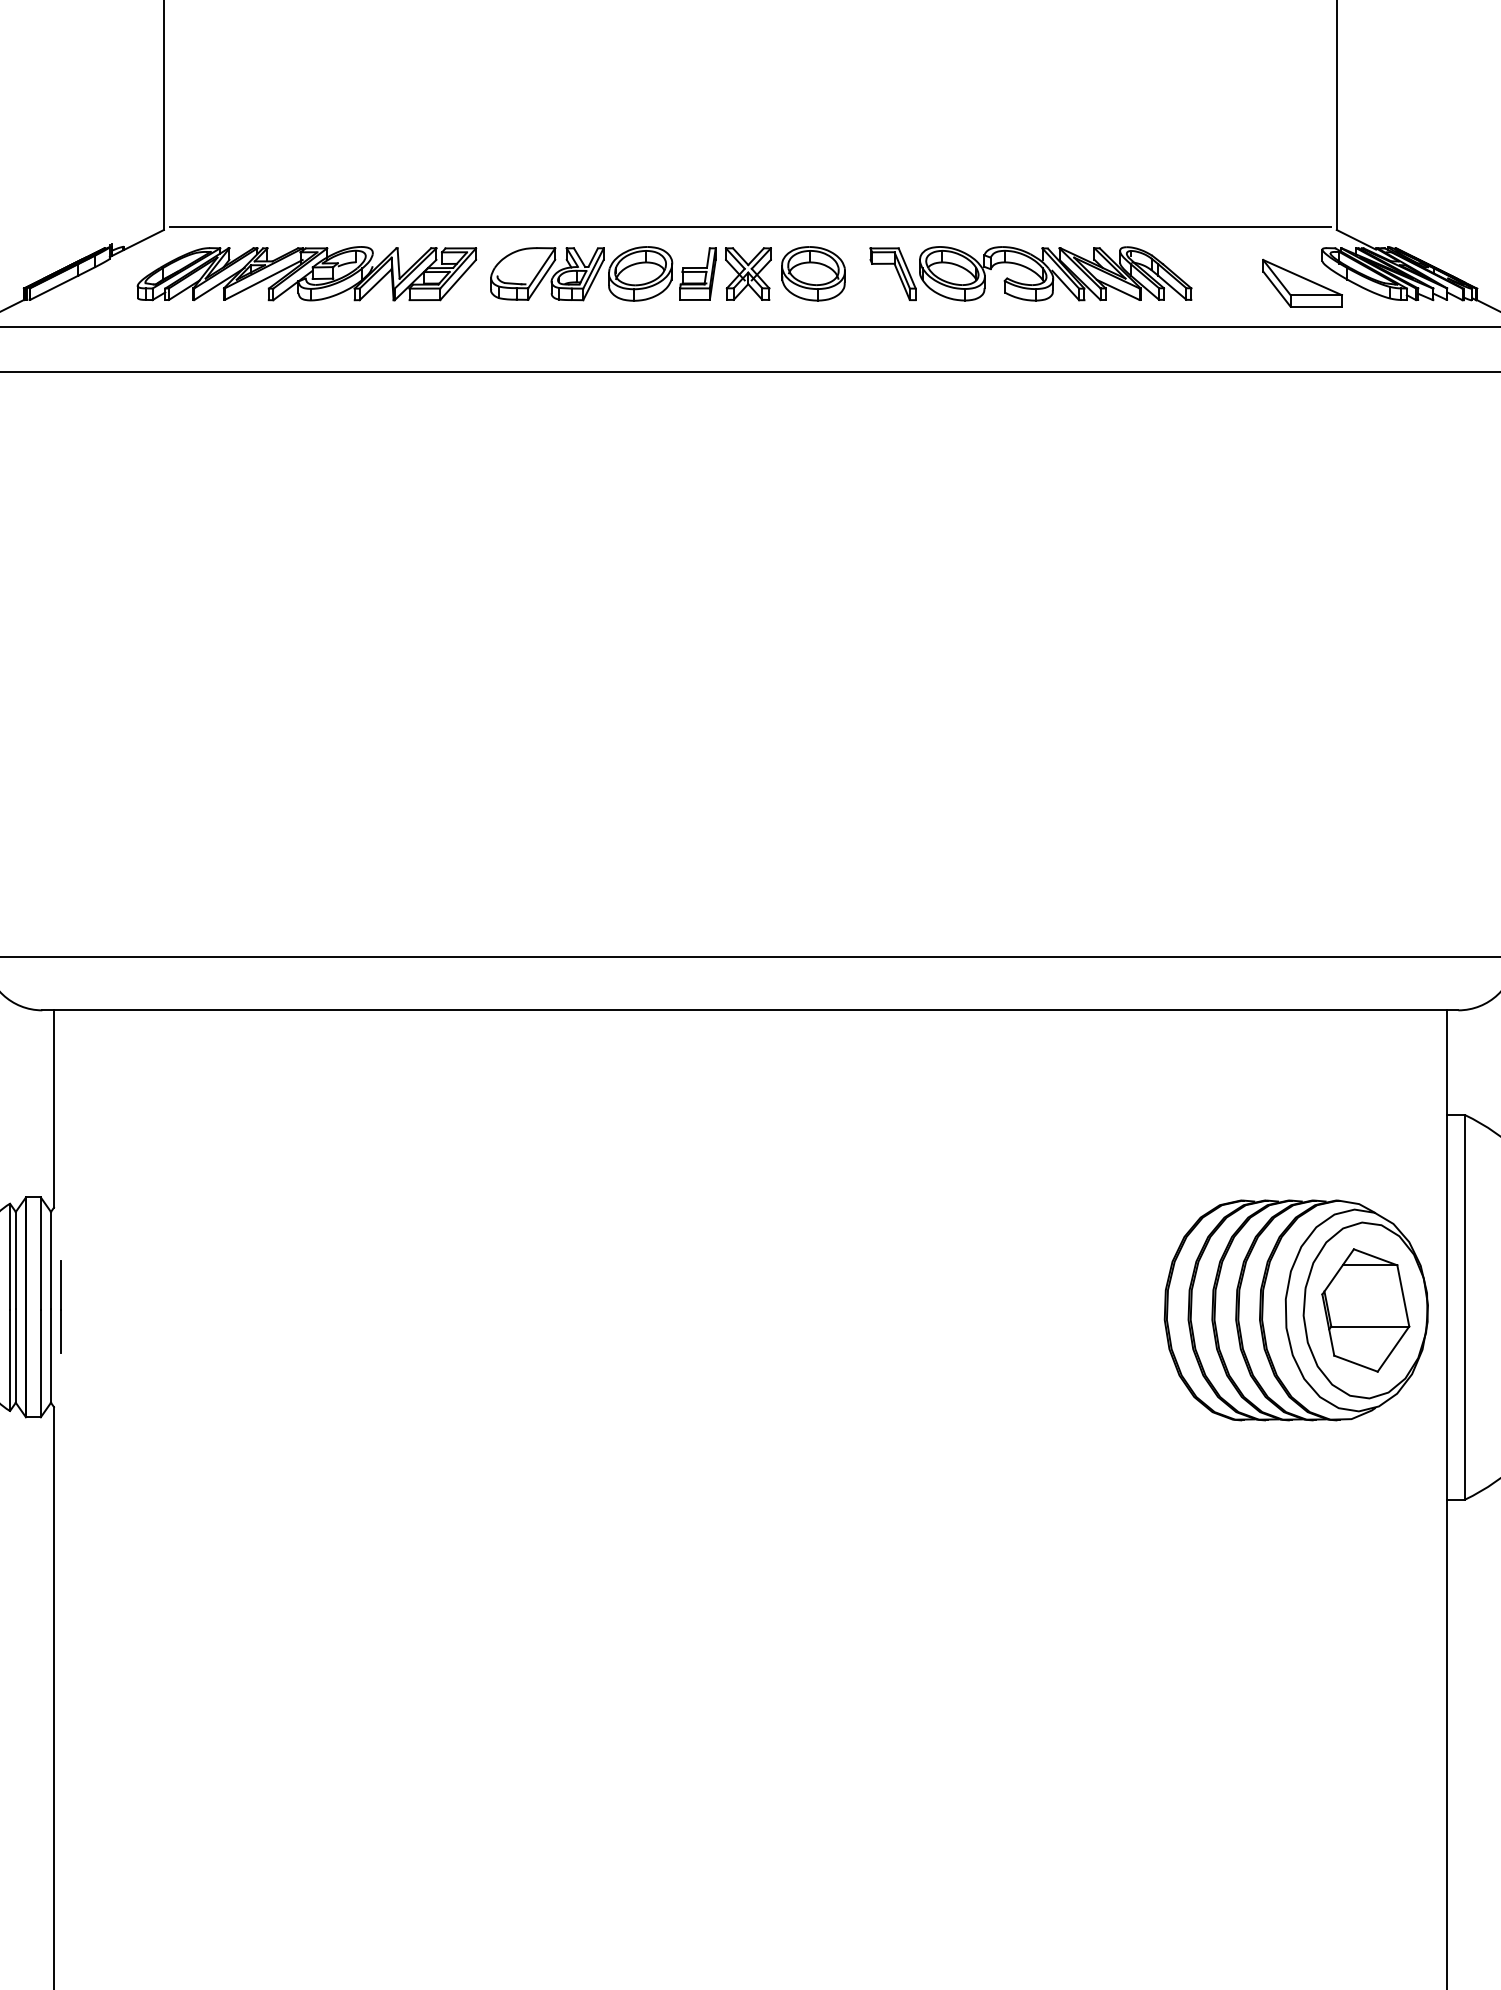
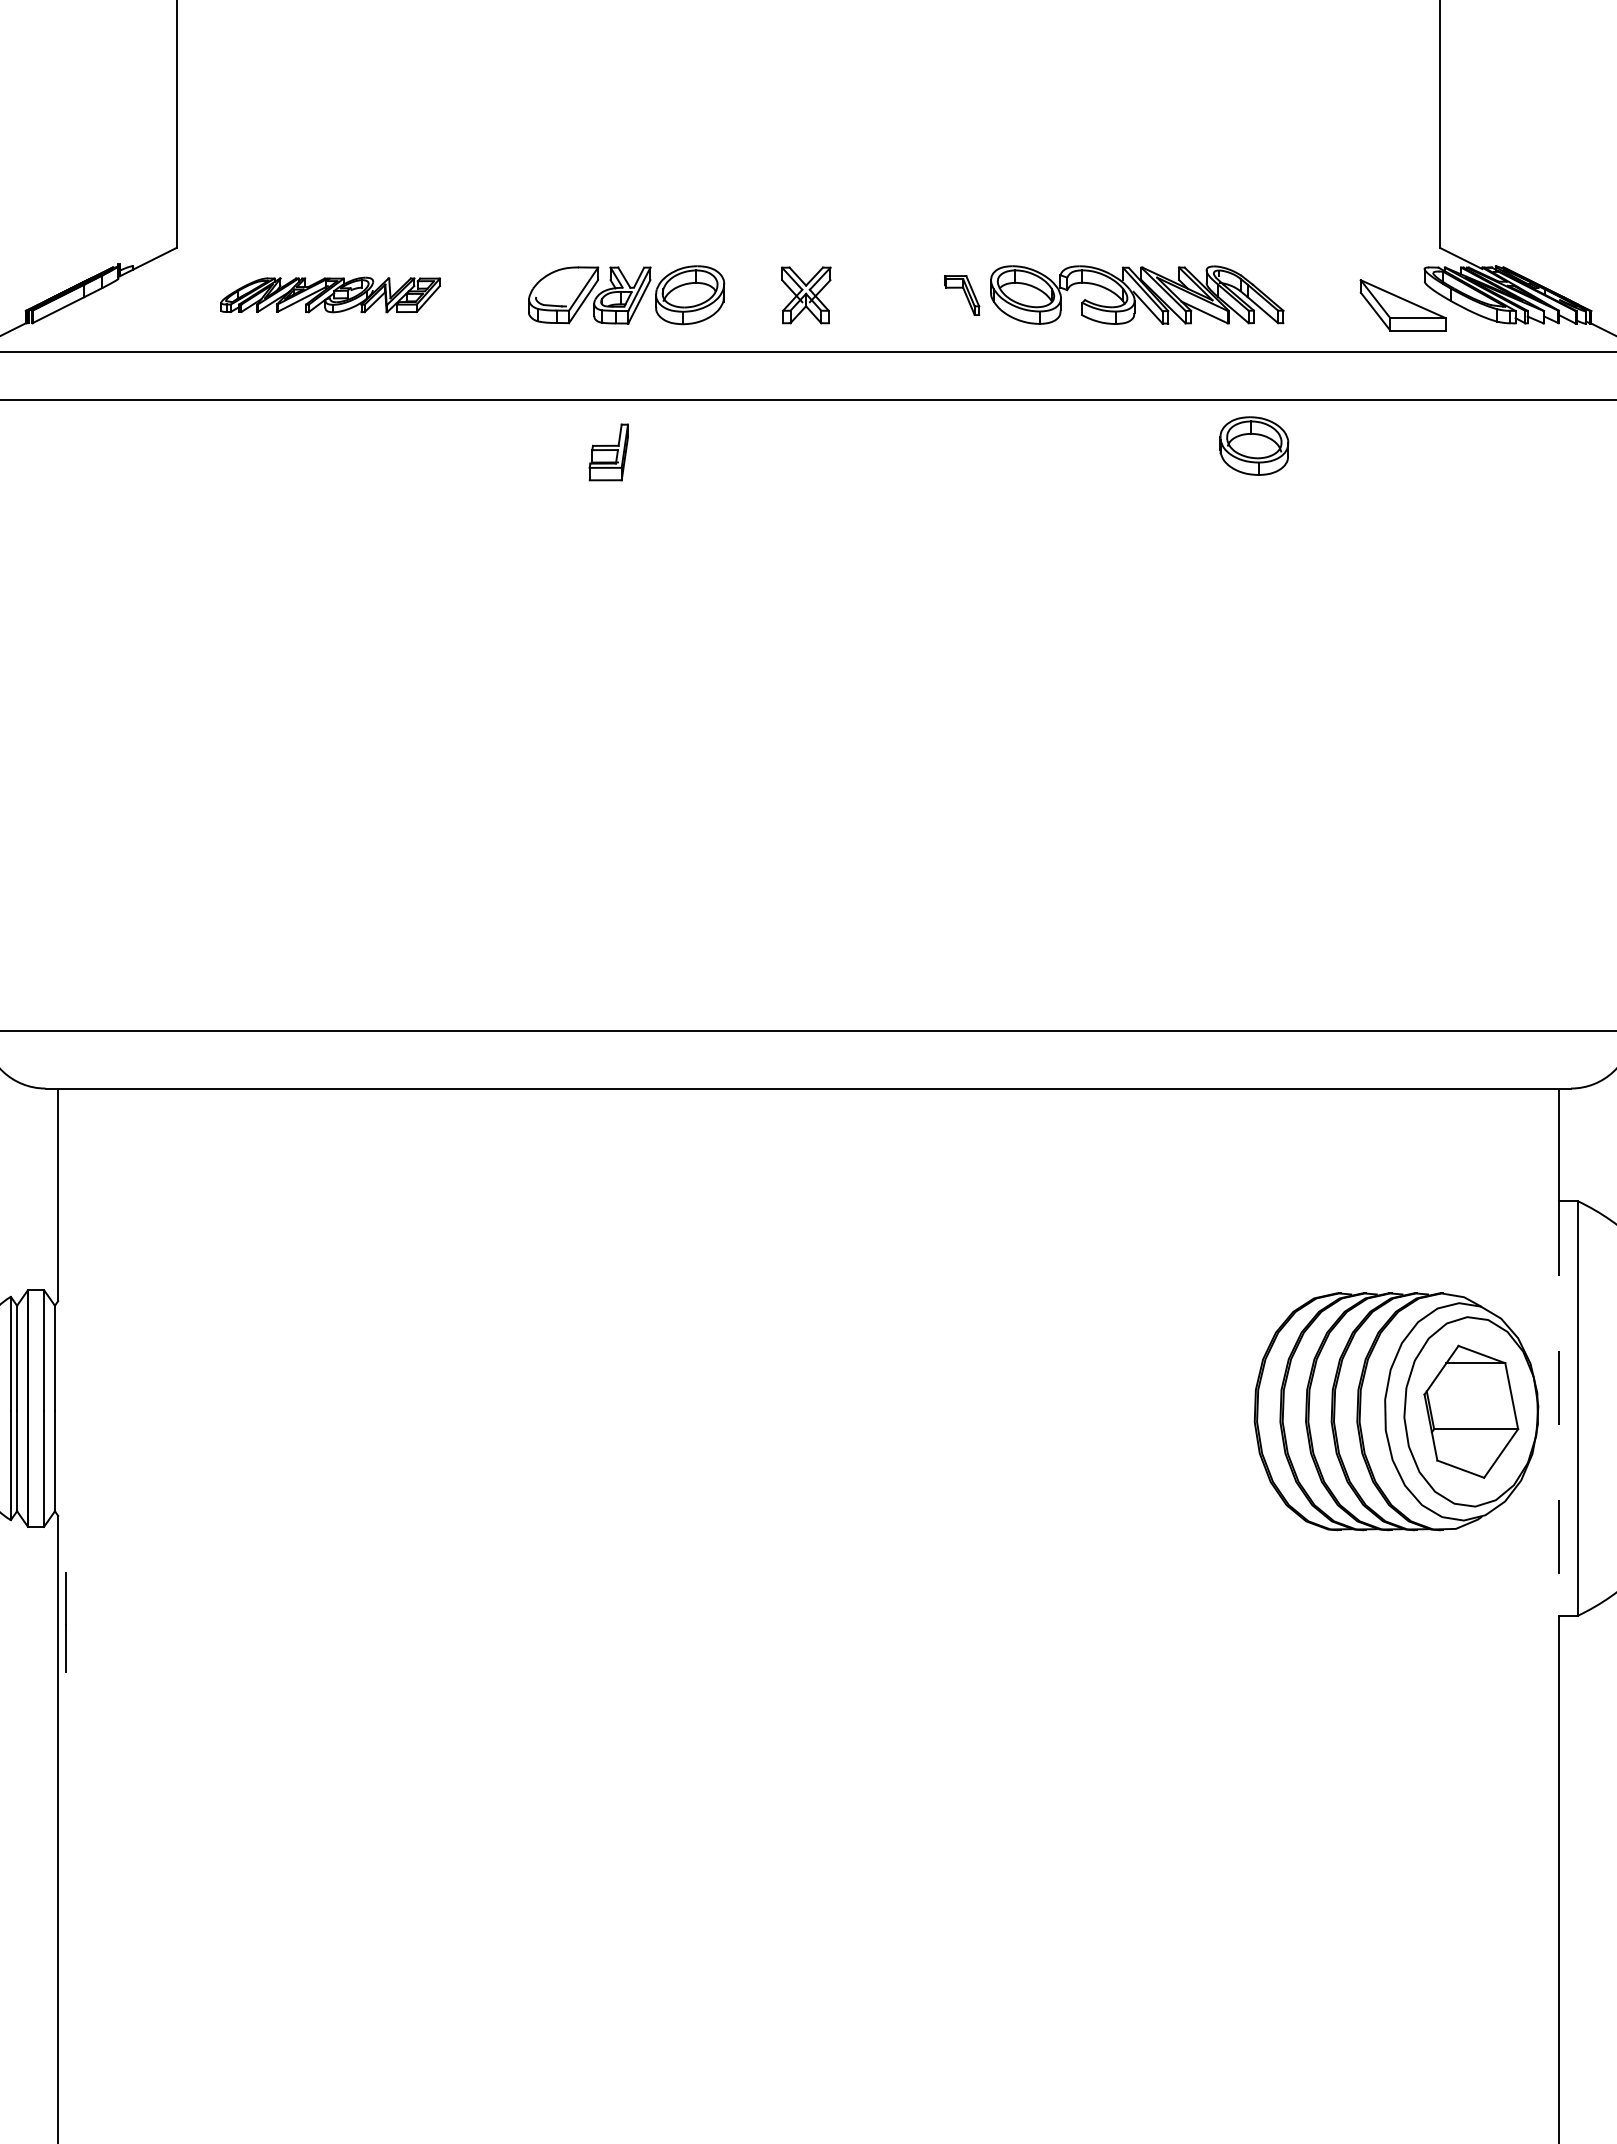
line: (749, 226) -> (807, 244), removed
part: (306, 273) -> (330, 294), size x0.6
part: (813, 273) -> (1254, 445), moved
part: (697, 274) -> (608, 452), moved
part: (892, 274) -> (961, 295), size x0.7
line: (60, 1307) -> (65, 1622), moved
line: (1446, 1308) -> (1558, 1409), solid -> dashed

